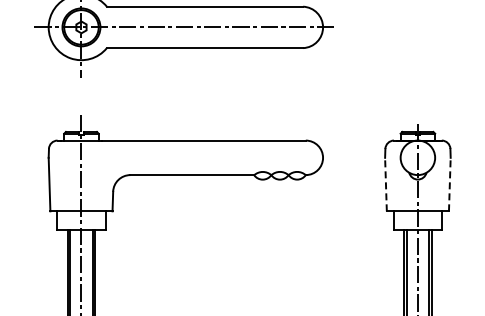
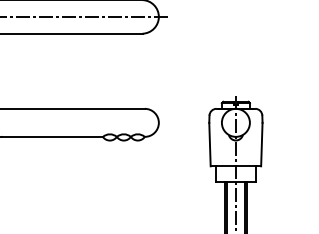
line: (385, 184) -> (209, 144), dashed -> solid
line: (449, 184) -> (261, 144), dashed -> solid

